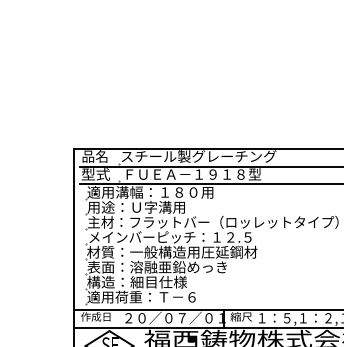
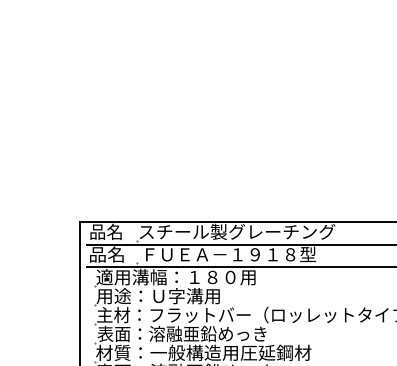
text: (95, 174) -> (106, 254), 型式 -> 品名
text: (169, 236) -> (200, 332), メインバーピッチ：１２.５ -> 表面：溶融亜鉛めっき

